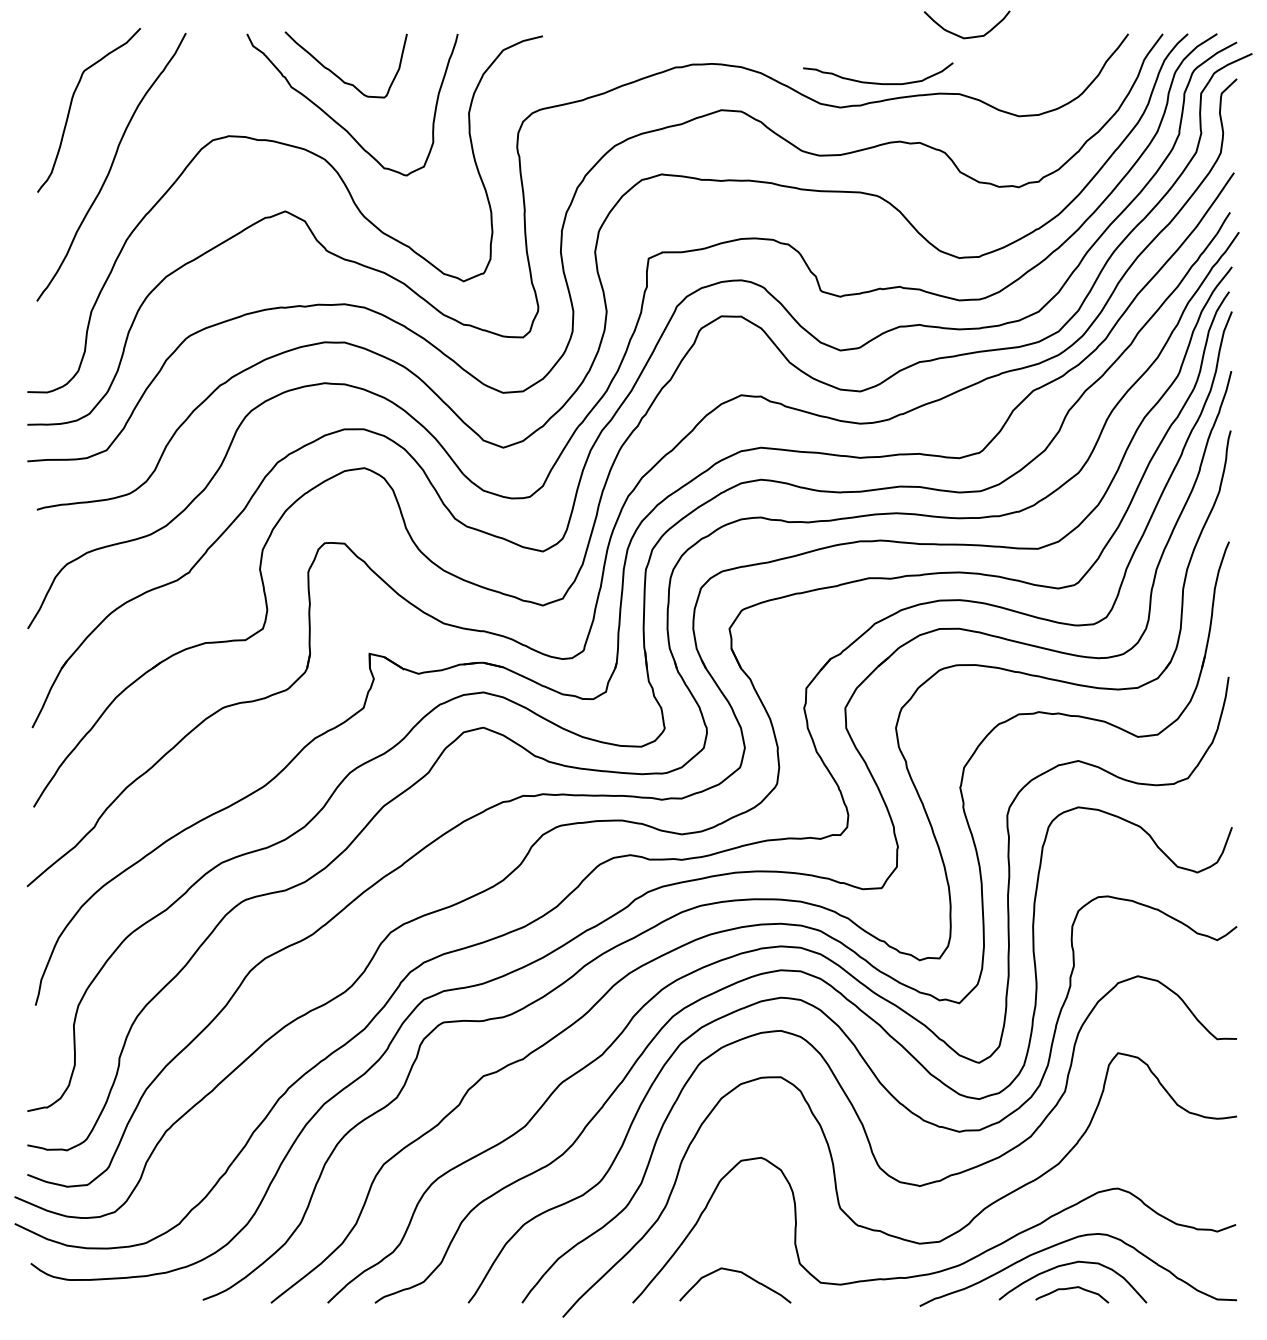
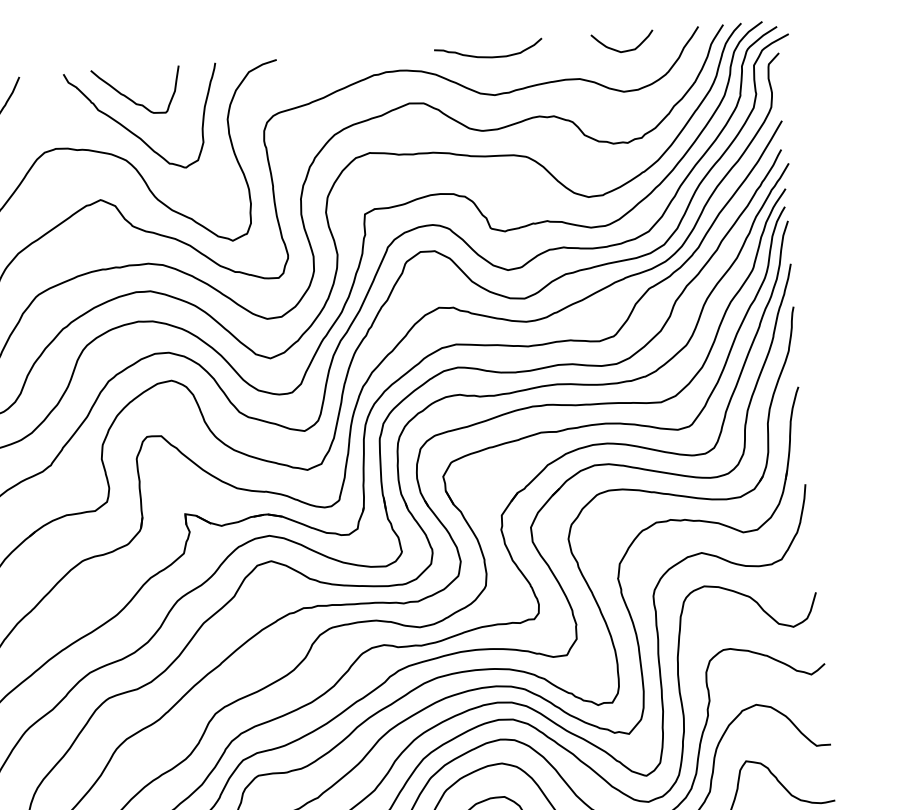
curve: (969, 36) -> (624, 50), moved
curve: (878, 82) -> (489, 56), moved

